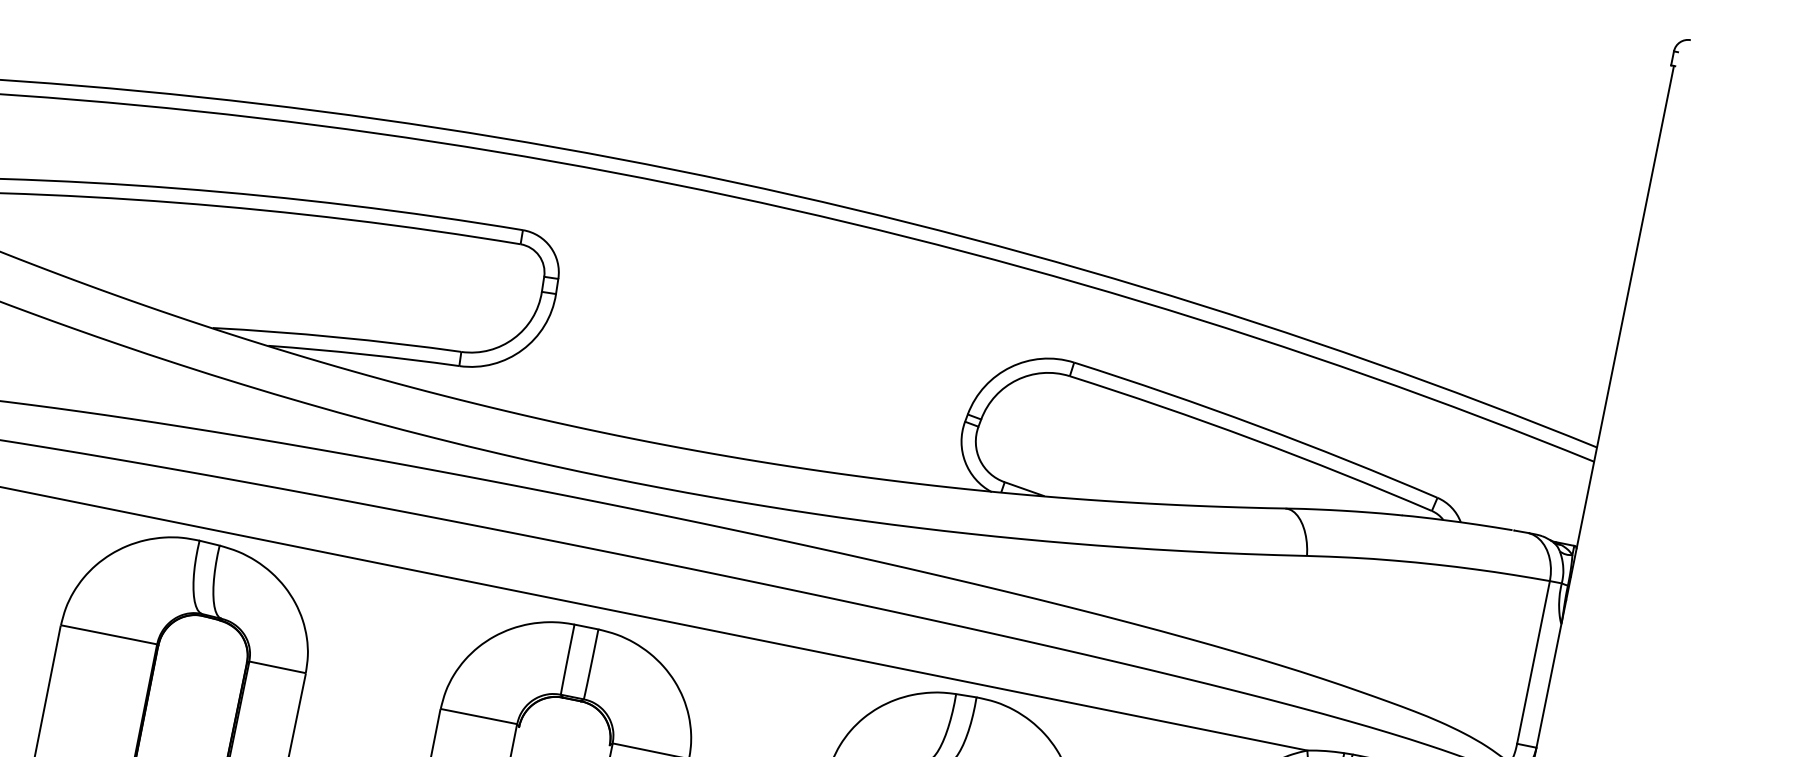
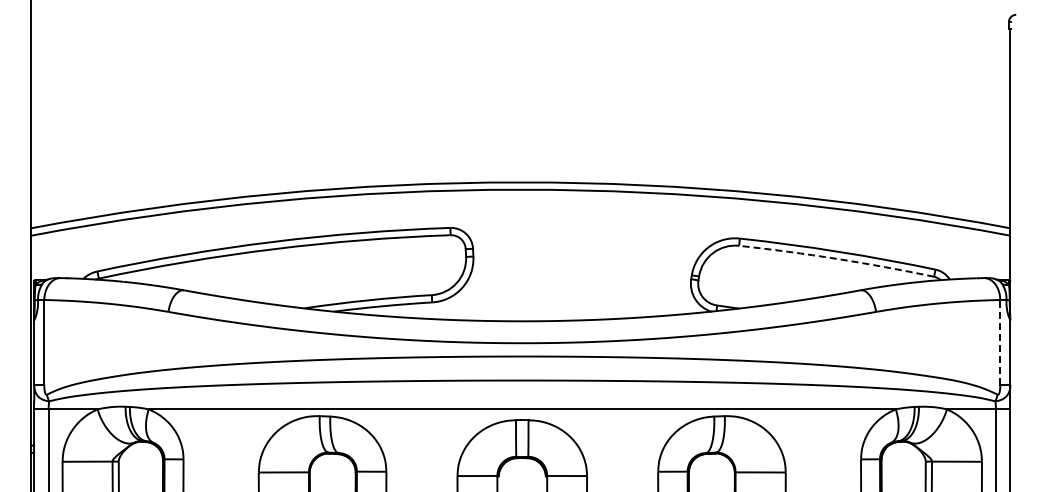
arc: (1251, 438) -> (836, 258), solid -> dashed
line: (1534, 660) -> (1000, 341), solid -> dashed

